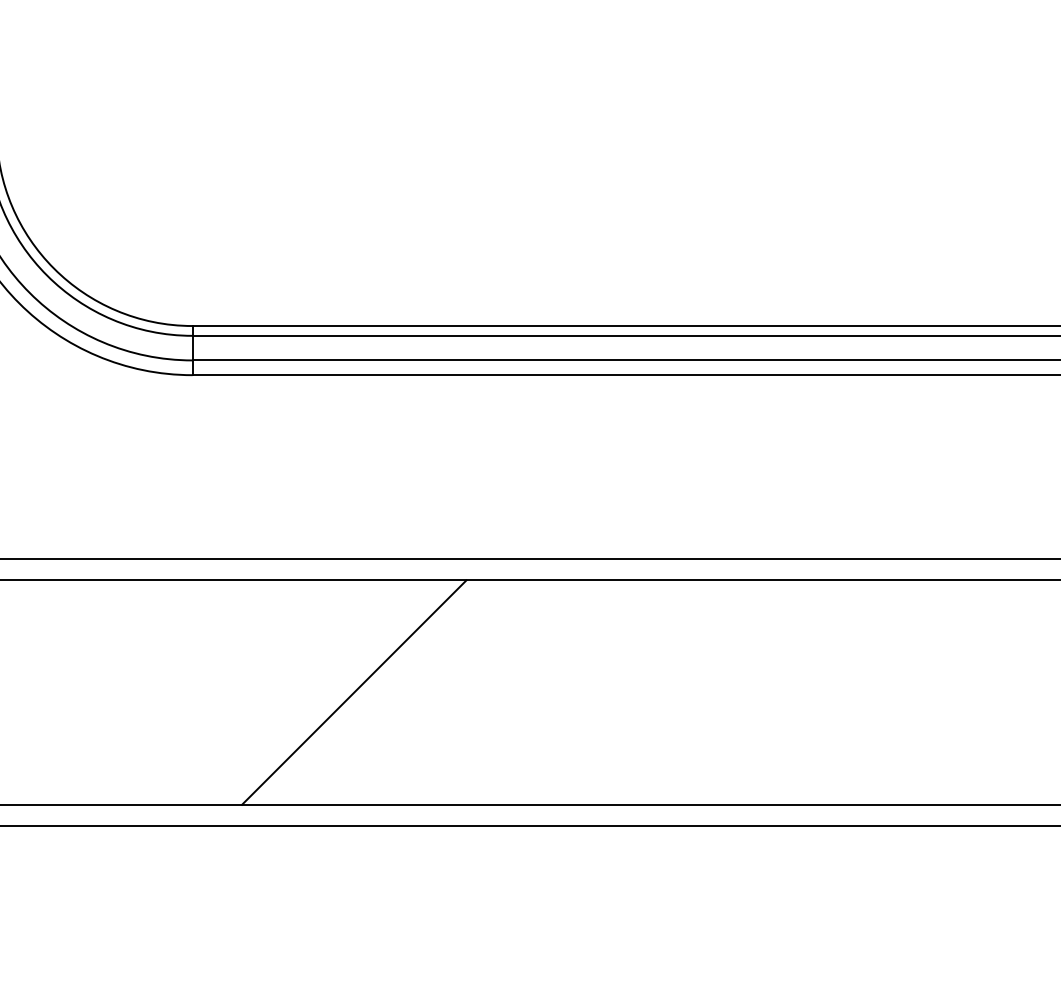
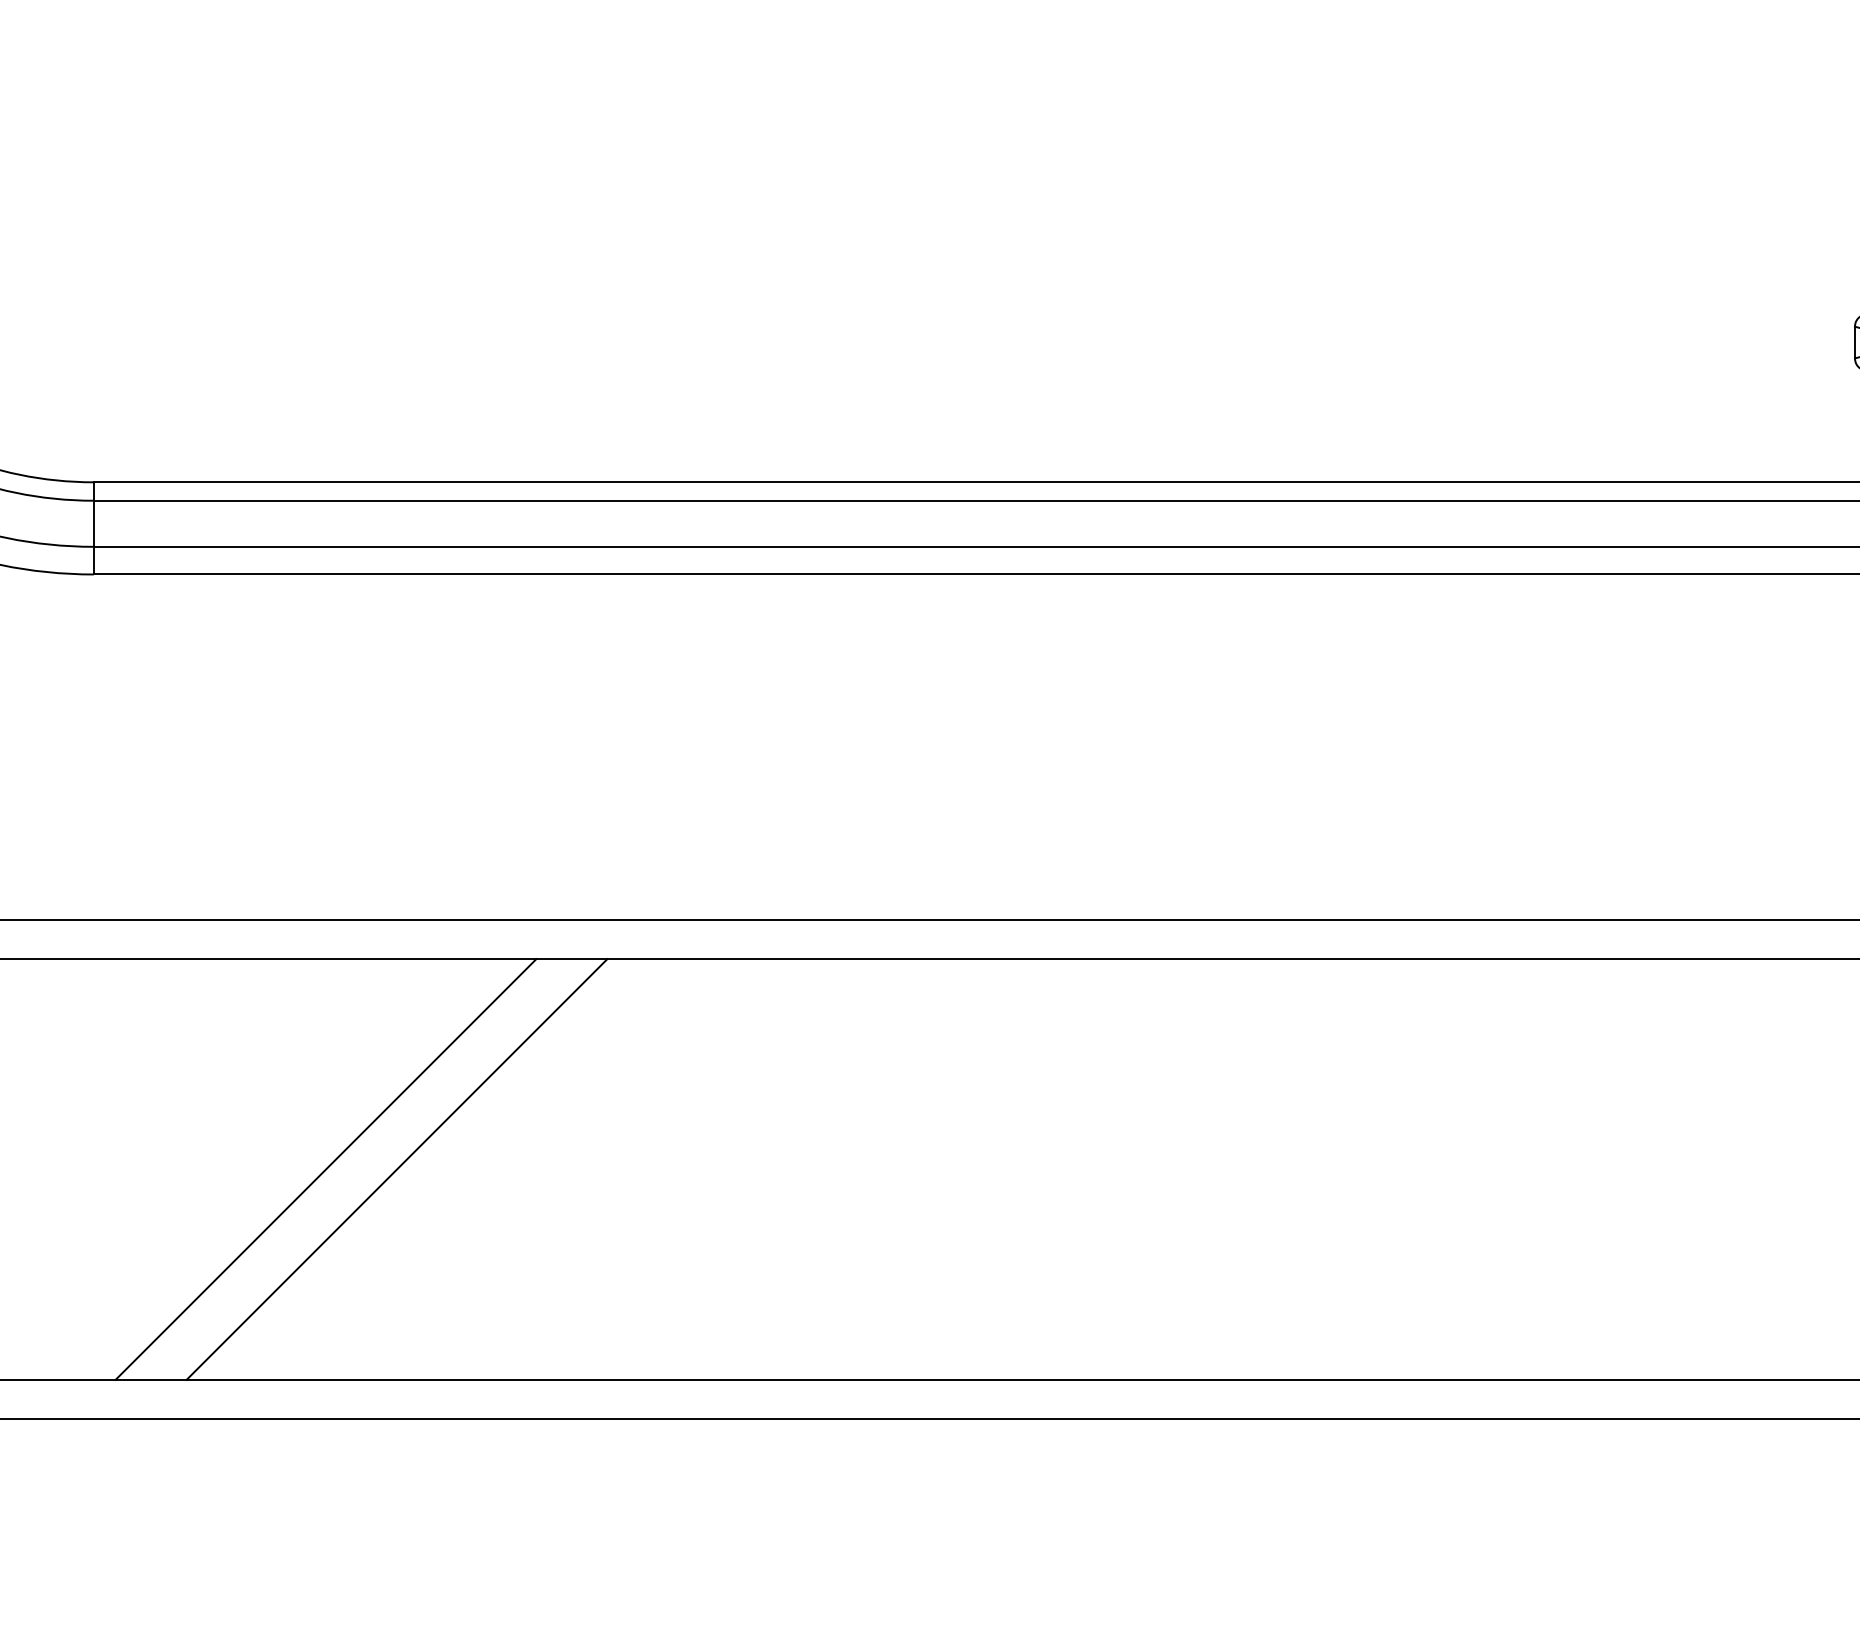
line: (316, 692) -> (326, 1169), added

